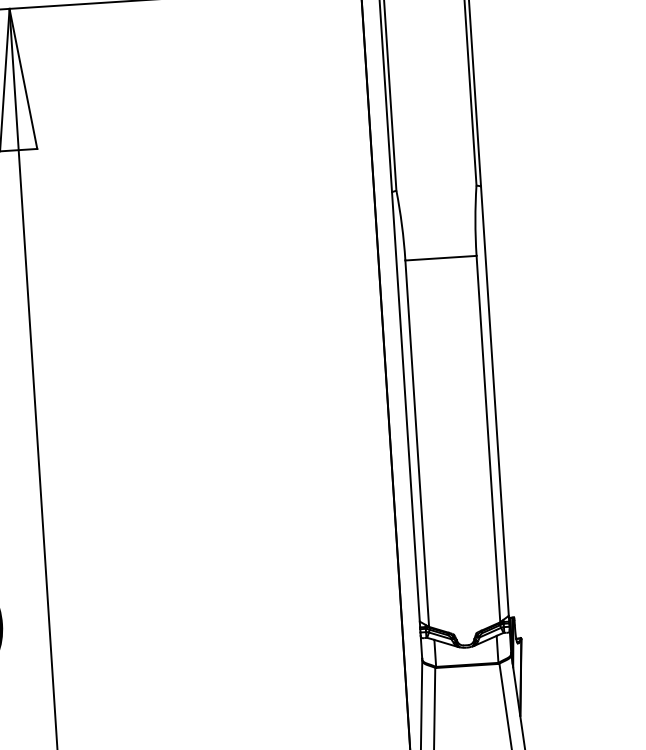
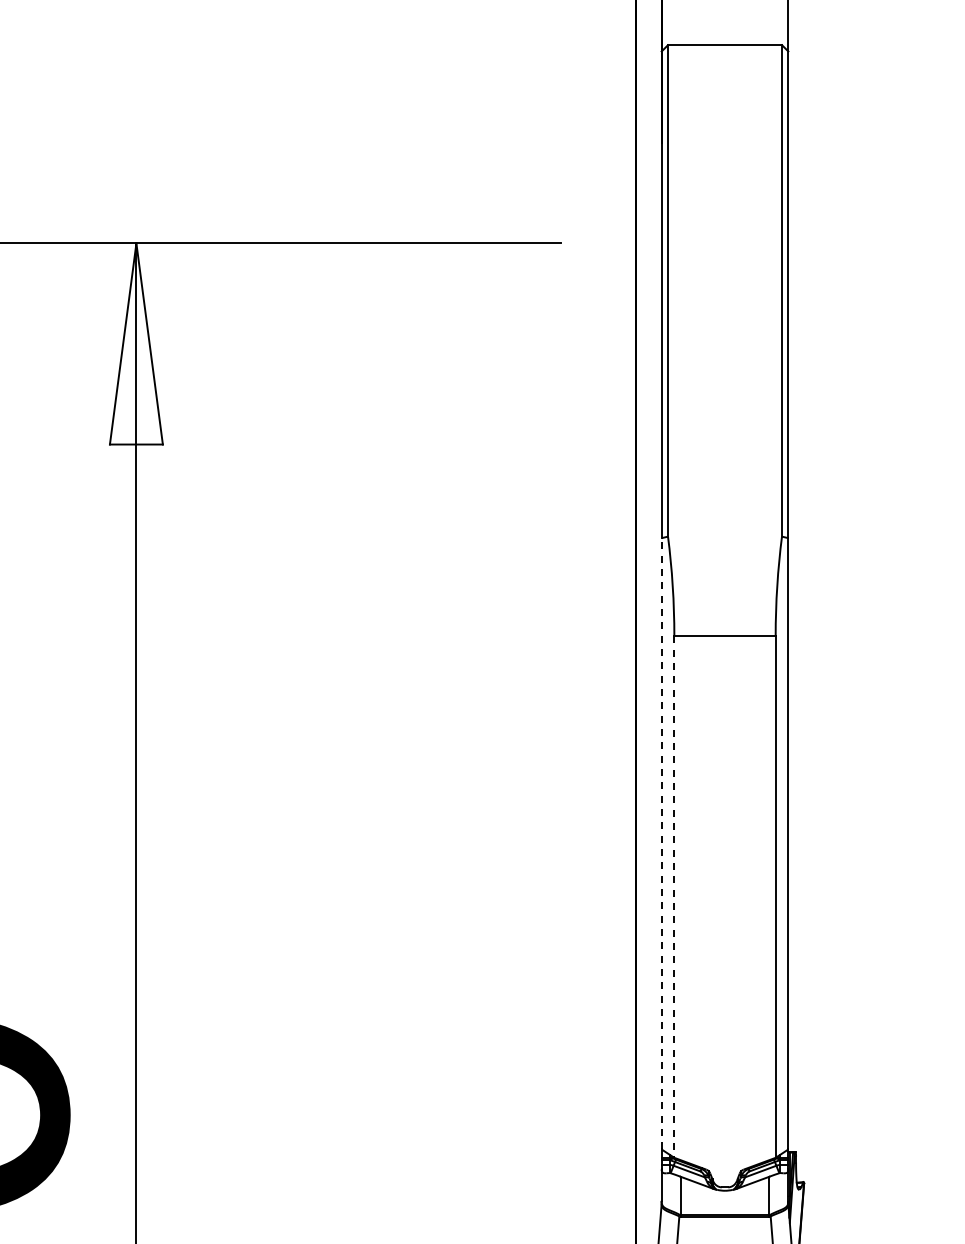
line: (405, 406) -> (661, 843), solid -> dashed
line: (417, 443) -> (674, 897), solid -> dashed

